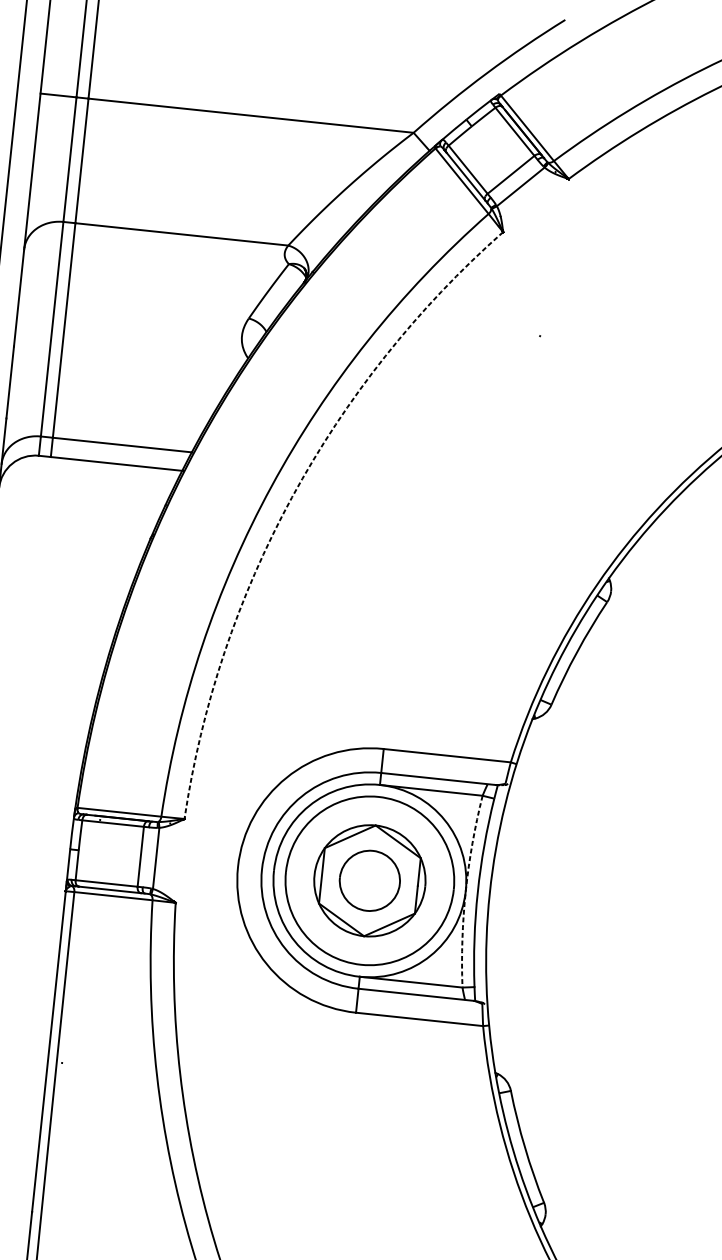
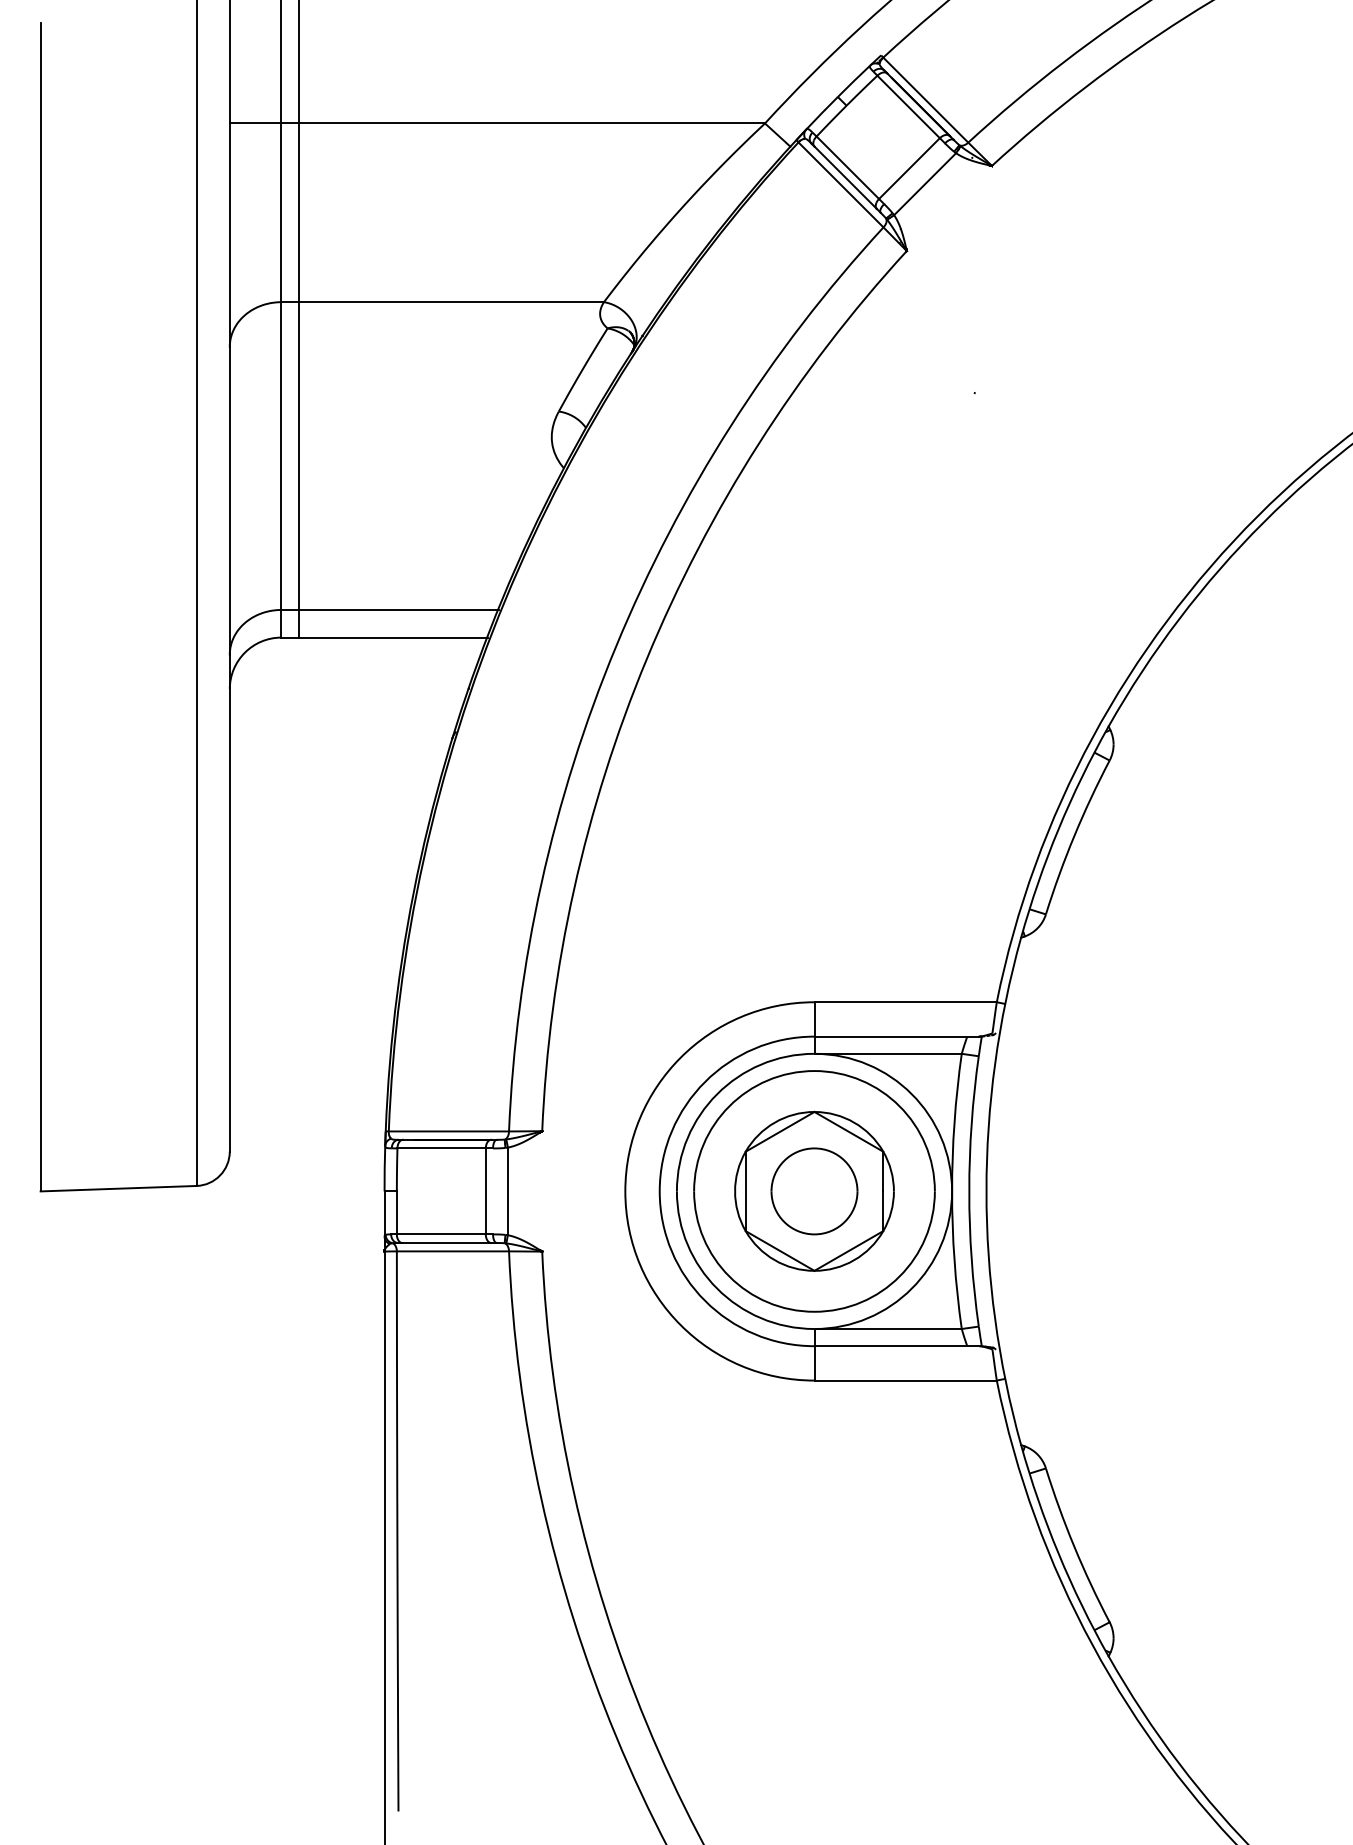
arc: (291, 497) -> (646, 658), dashed -> solid
arc: (466, 891) -> (952, 1191), dashed -> solid

